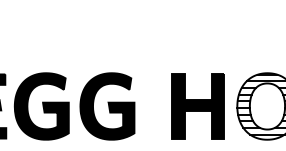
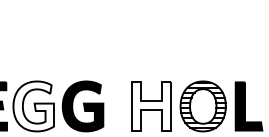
fill: (41, 106) -> (33, 106), removed
fill: (197, 106) -> (150, 106), removed

